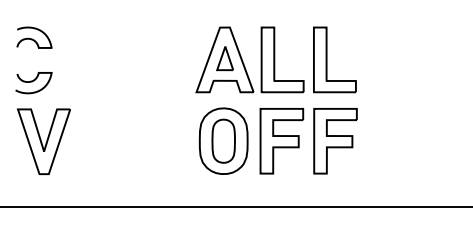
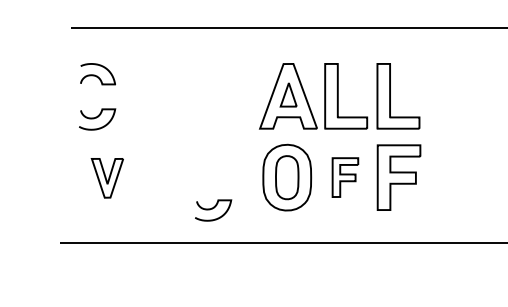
part: (281, 141) -> (345, 177), size x0.6
part: (43, 142) -> (107, 178), size x0.6
curve: (148, 173) -> (212, 209), added

